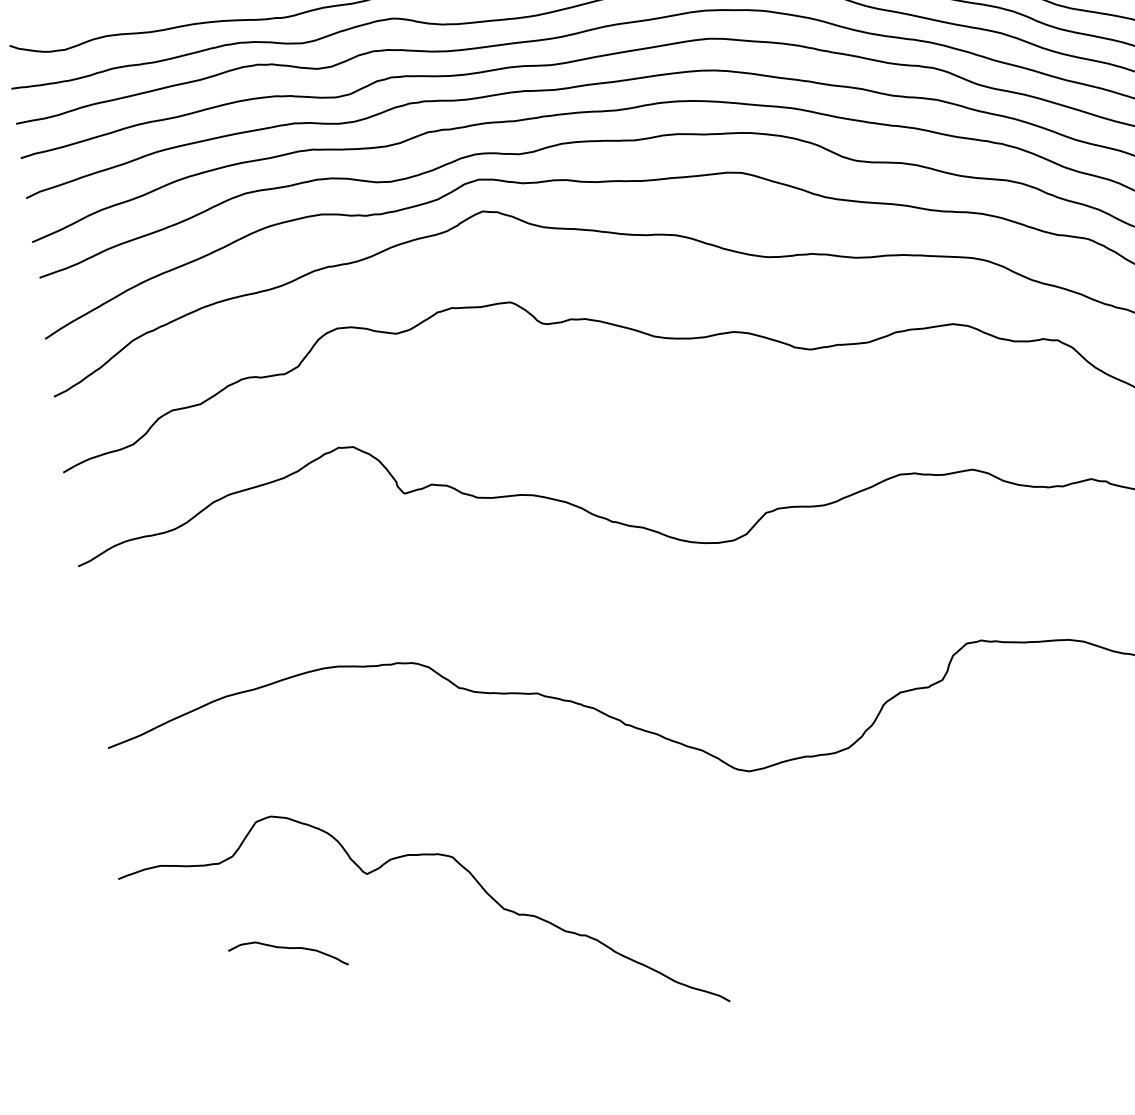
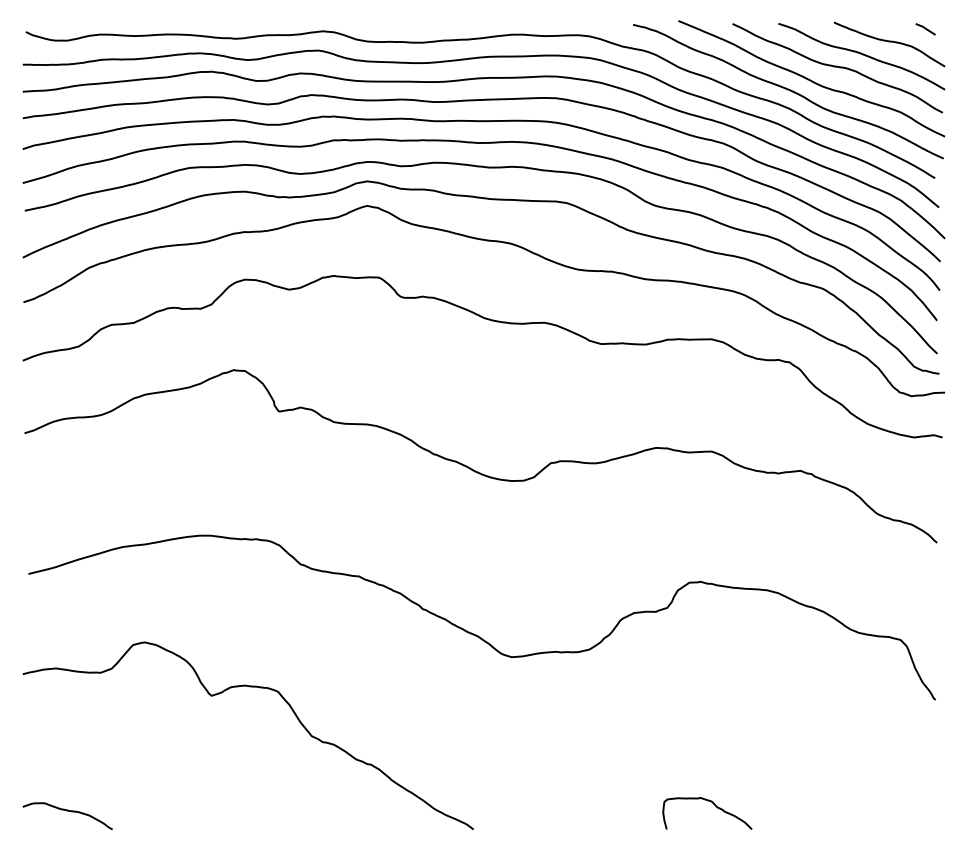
curve: (1038, 928) -> (714, 805), added
curve: (287, 949) -> (67, 811), moved

